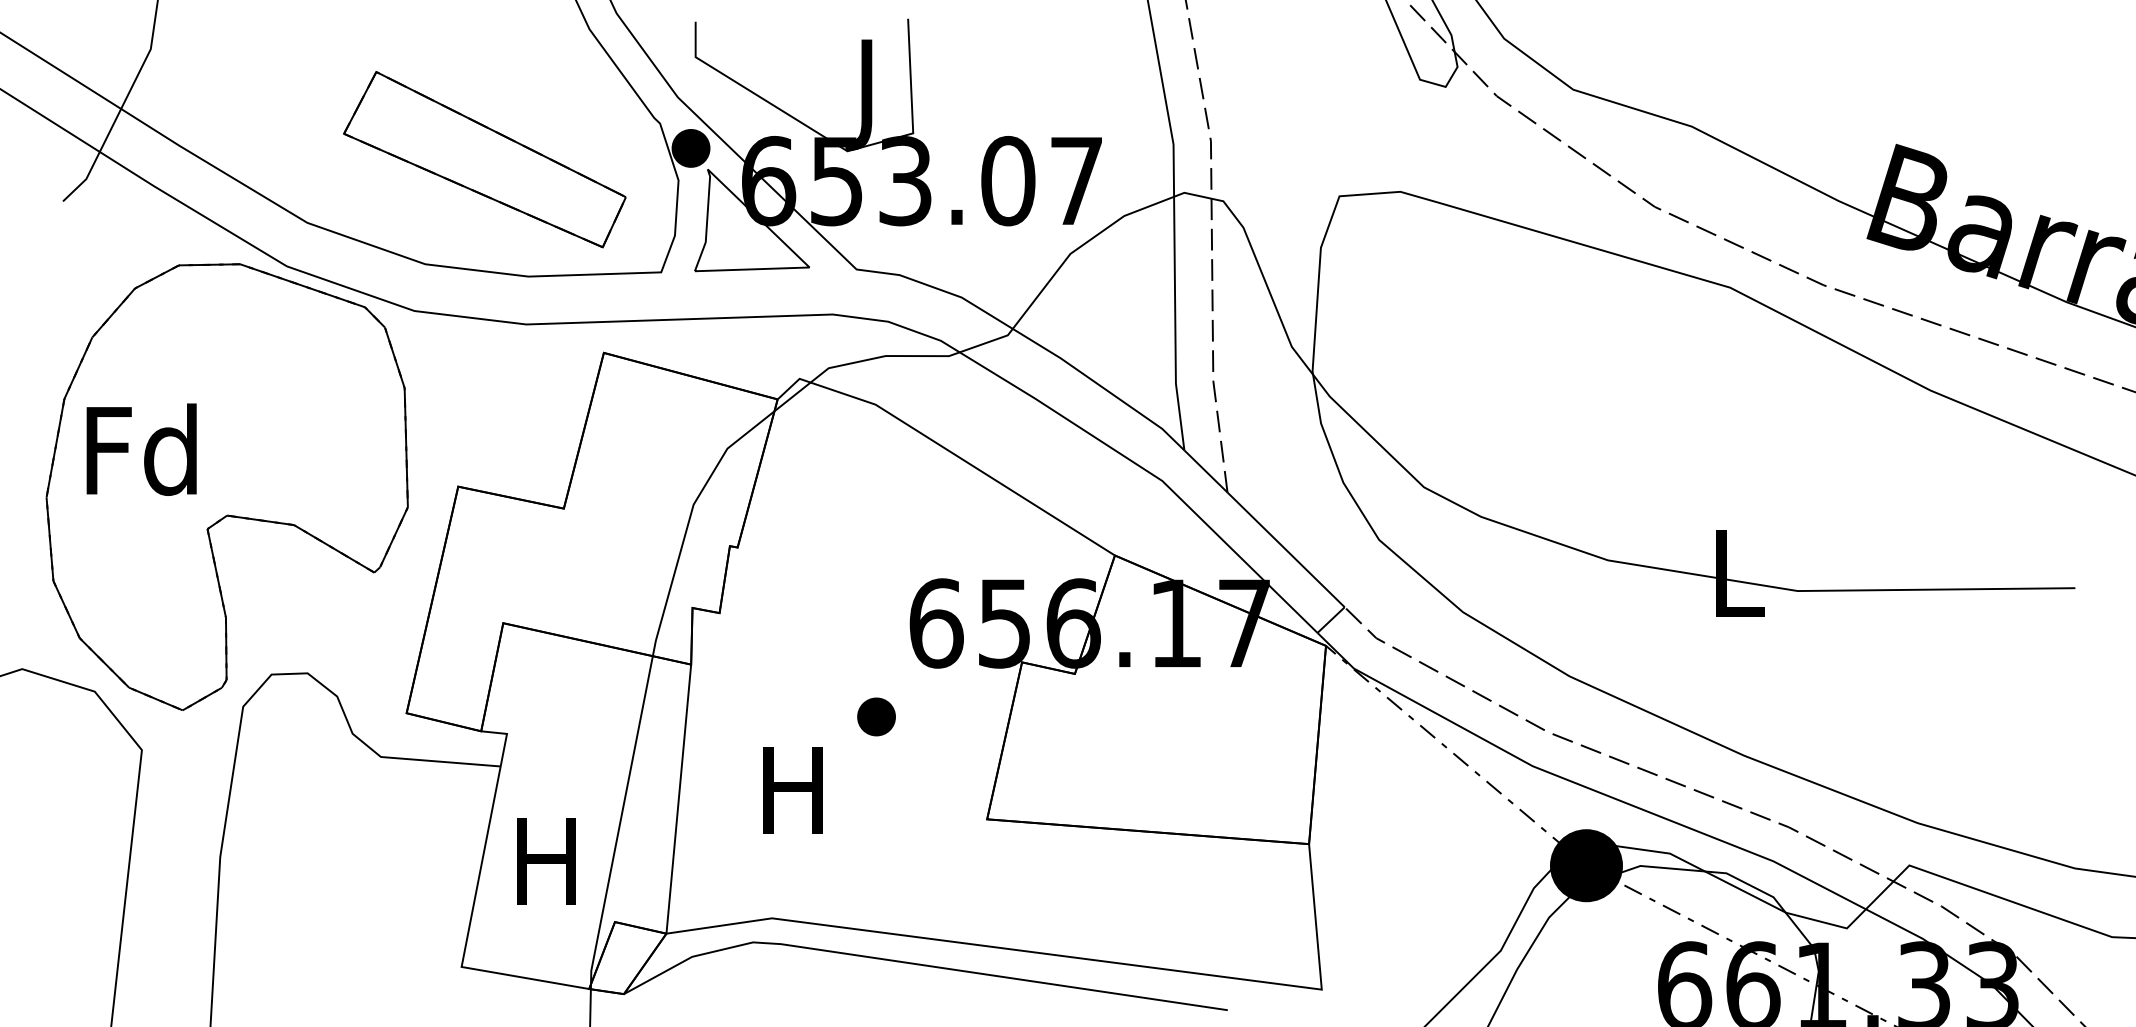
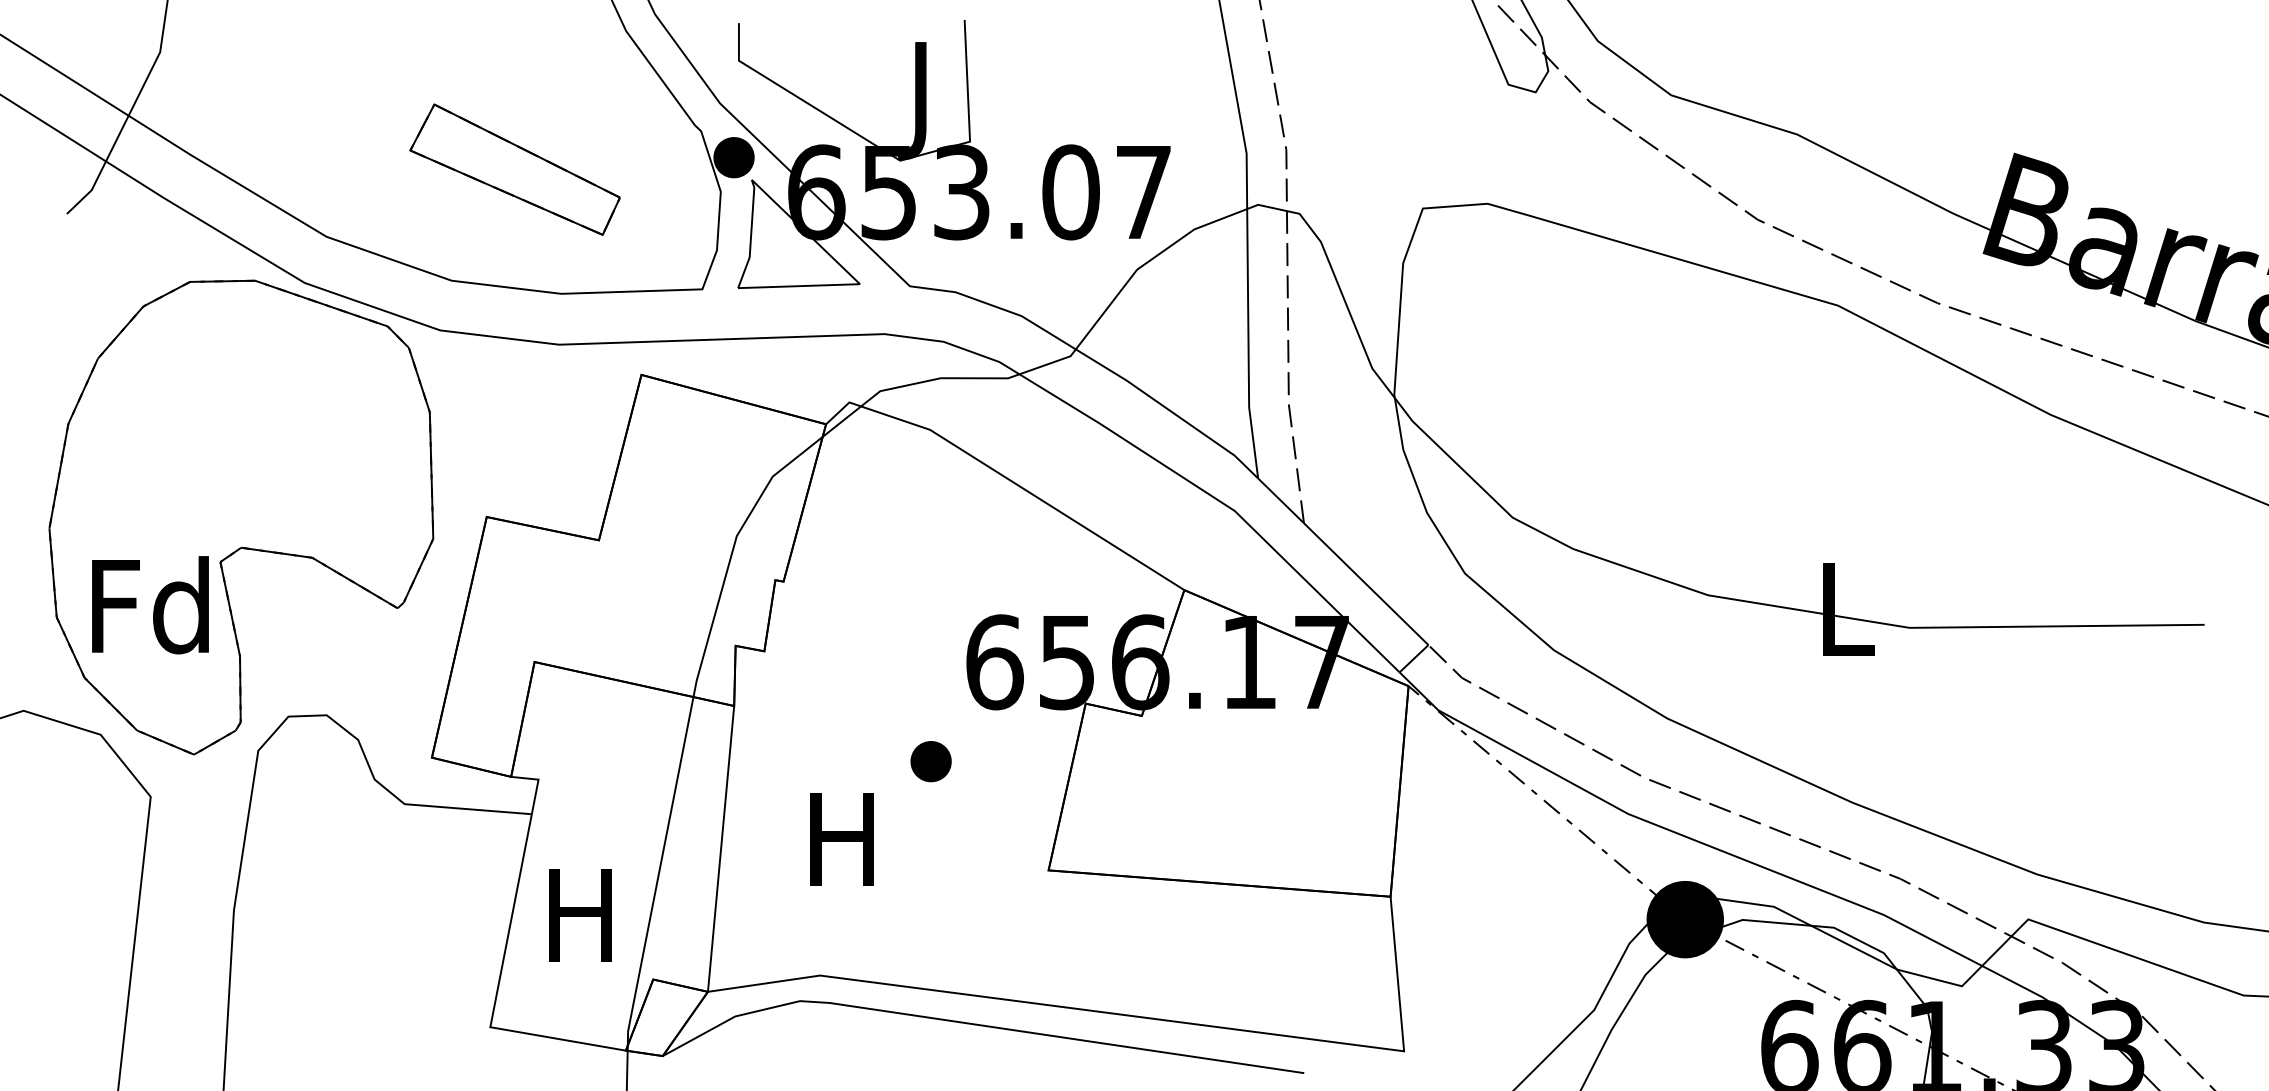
part: (484, 159) -> (514, 169), size x0.7
text: (141, 449) -> (150, 604), moved

